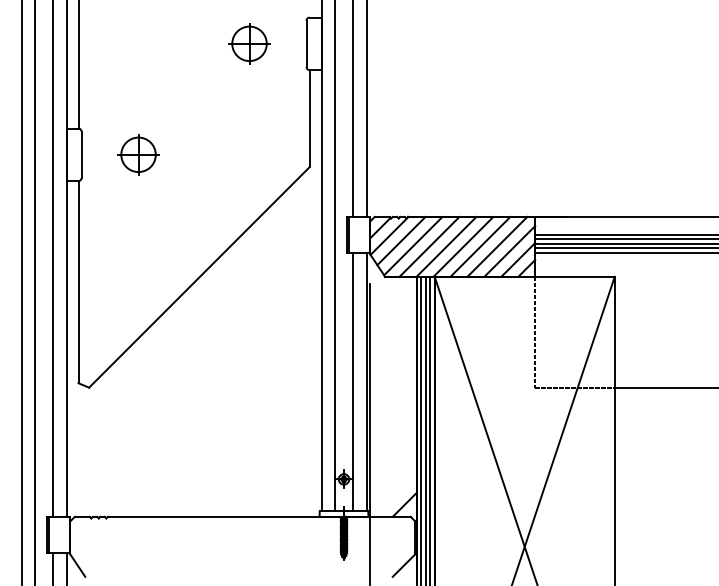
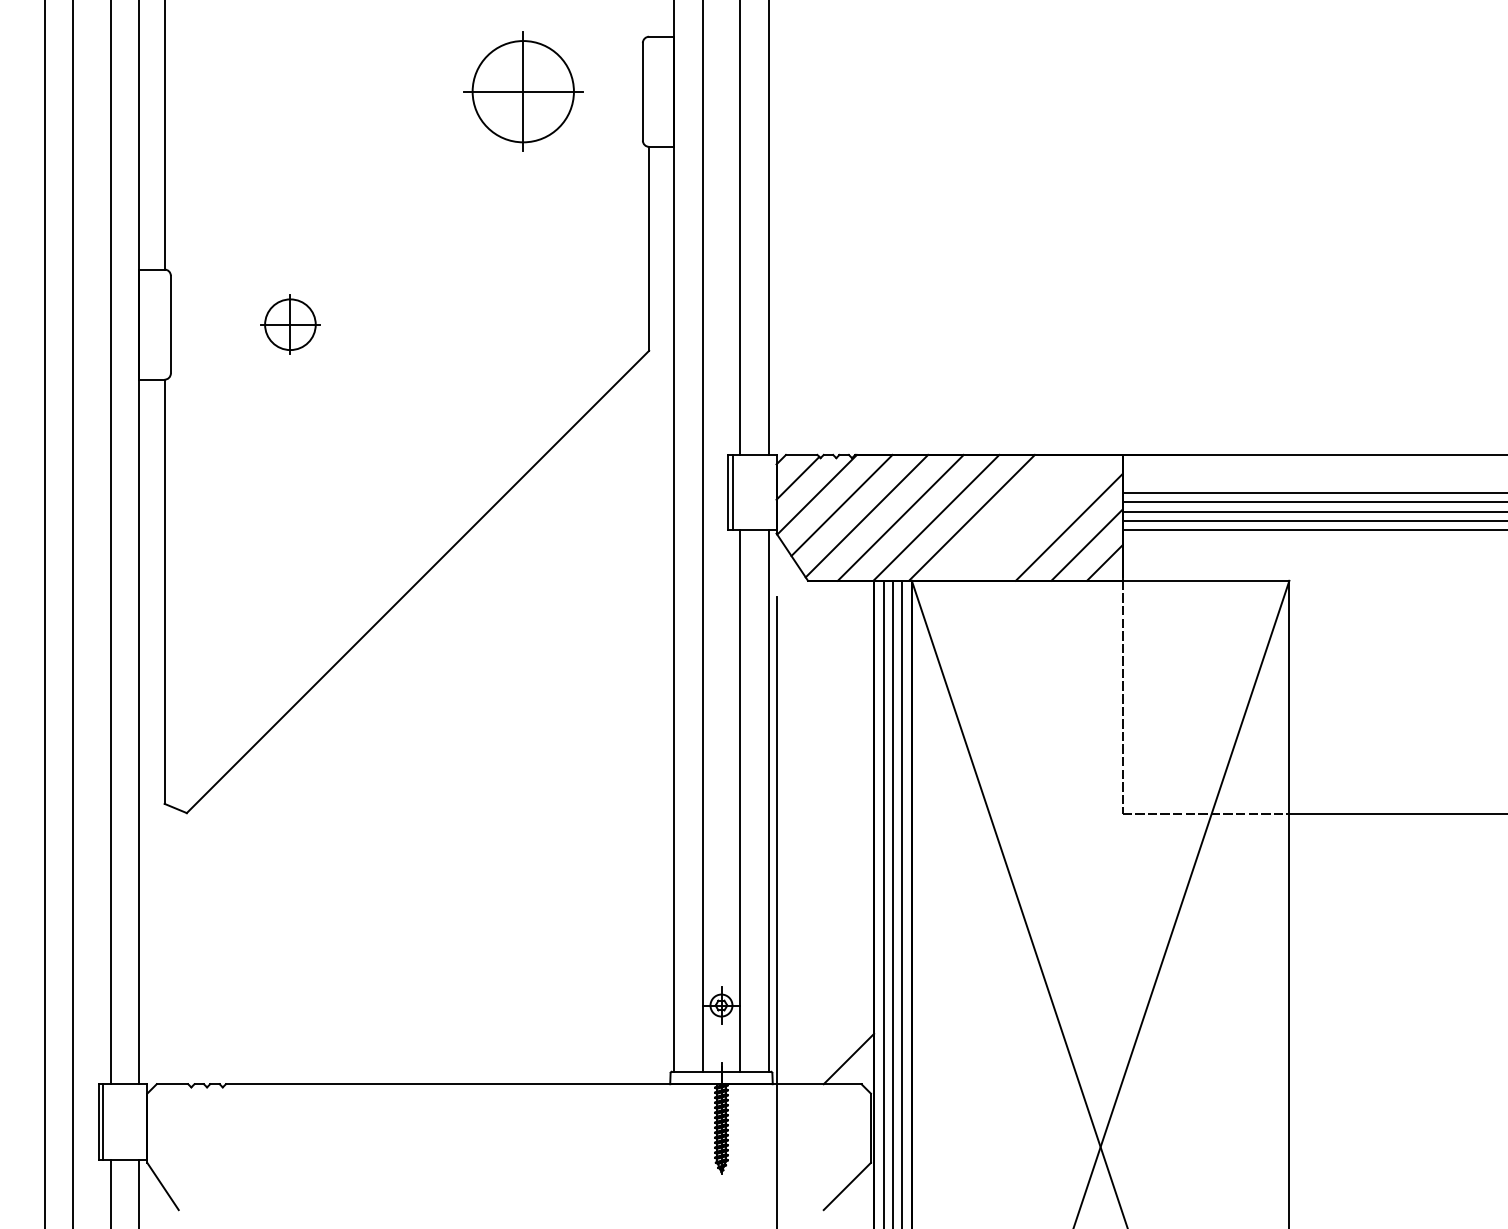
part: (249, 43) -> (523, 91), size x1.4
part: (138, 154) -> (290, 323), size x0.7
line: (480, 246) -> (1007, 516), removed
line: (497, 246) -> (1043, 516), removed

